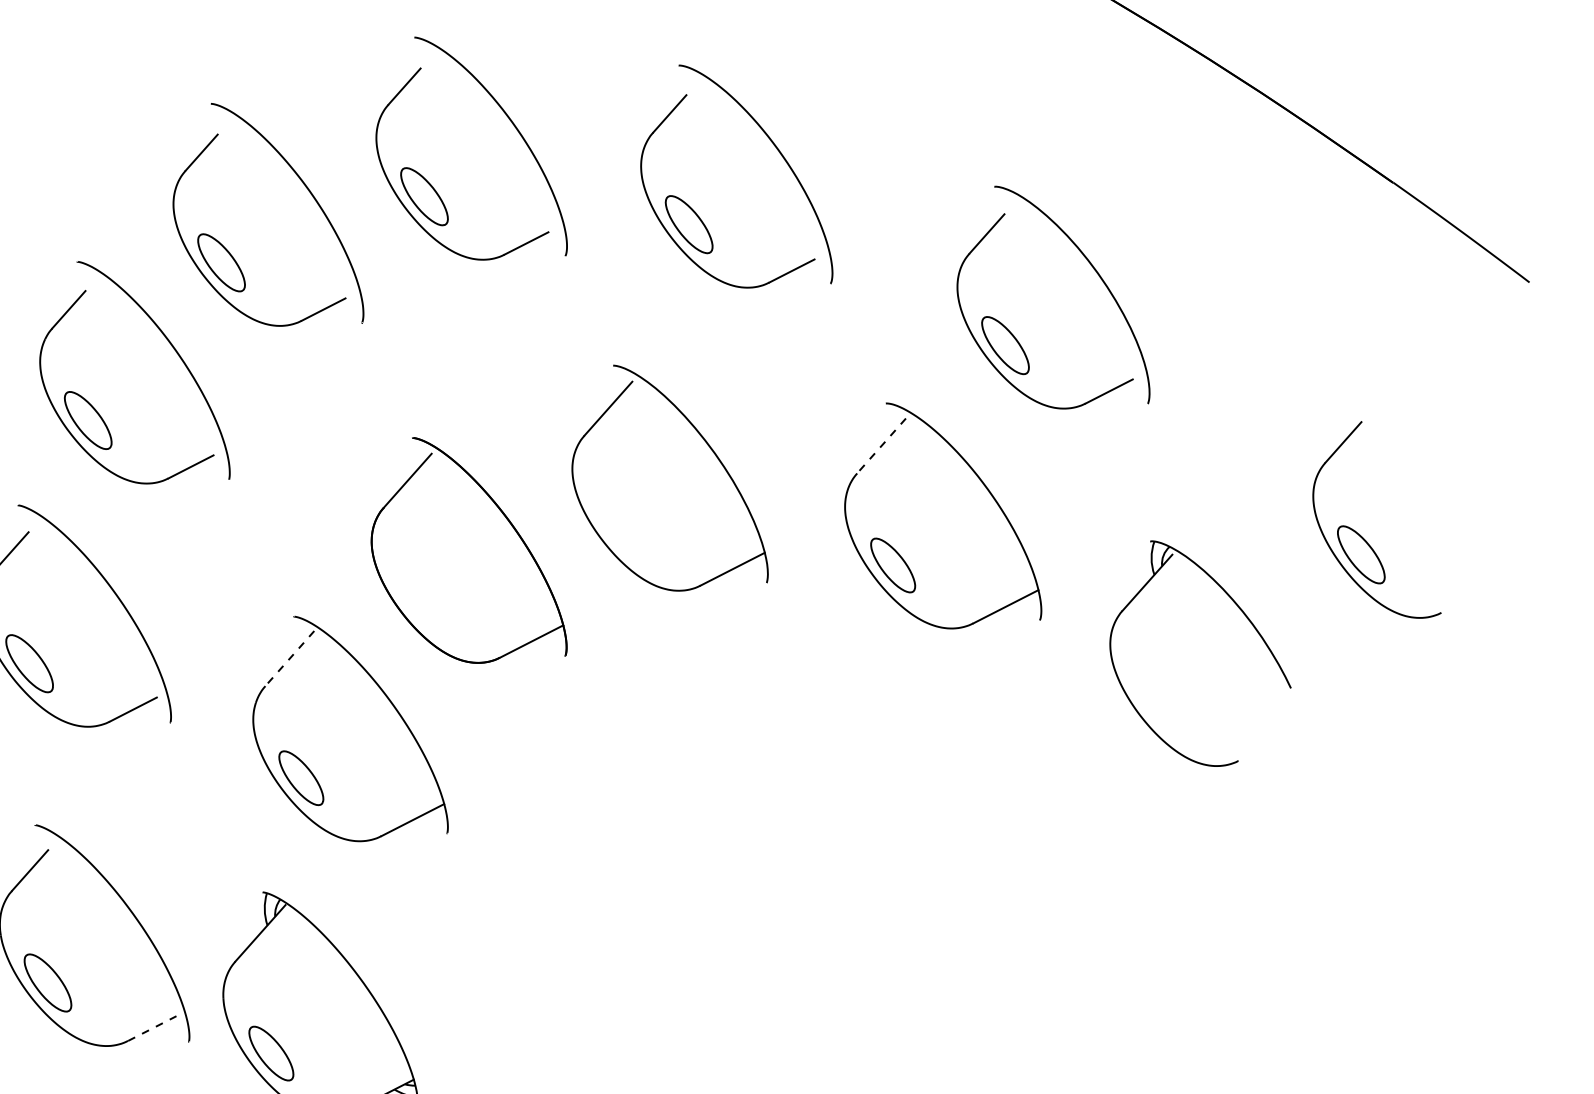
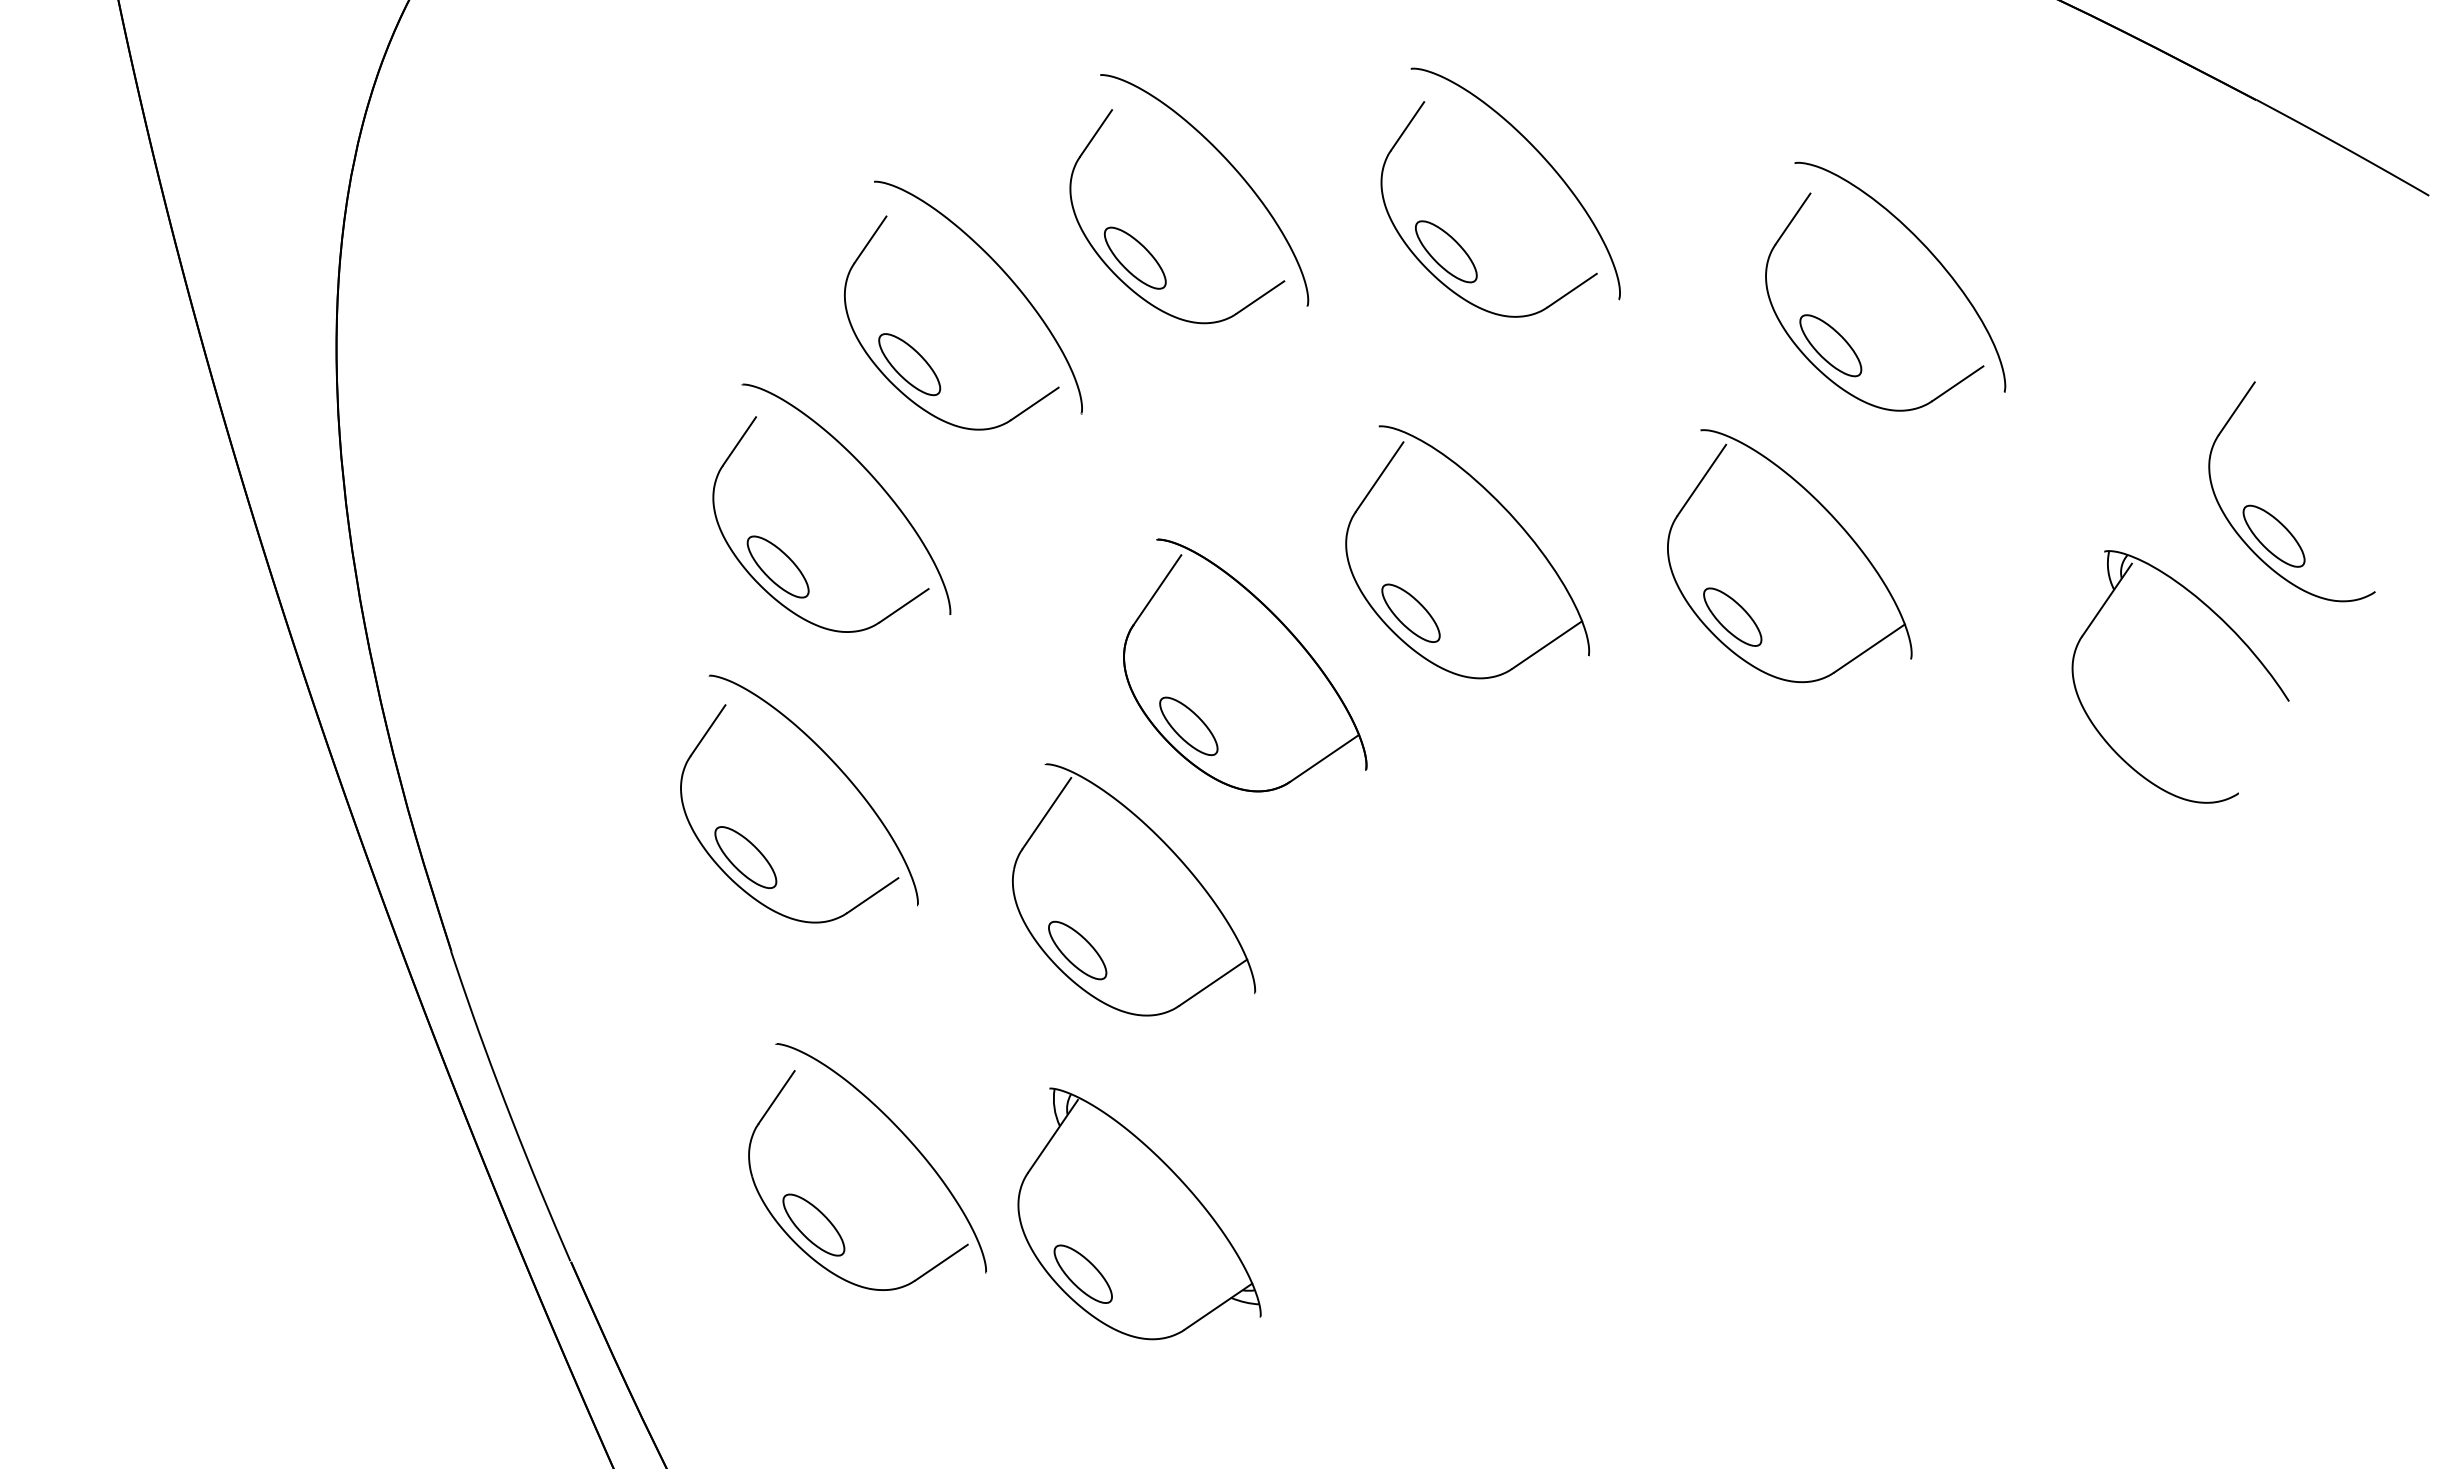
line: (881, 446) -> (1701, 480), dashed -> solid
part: (620, 526) -> (1410, 612), added
part: (419, 599) -> (1188, 726), added
part: (1247, 619) -> (2228, 627), moved
line: (289, 658) -> (1046, 813), dashed -> solid
line: (152, 1028) -> (941, 1262), dashed -> solid

